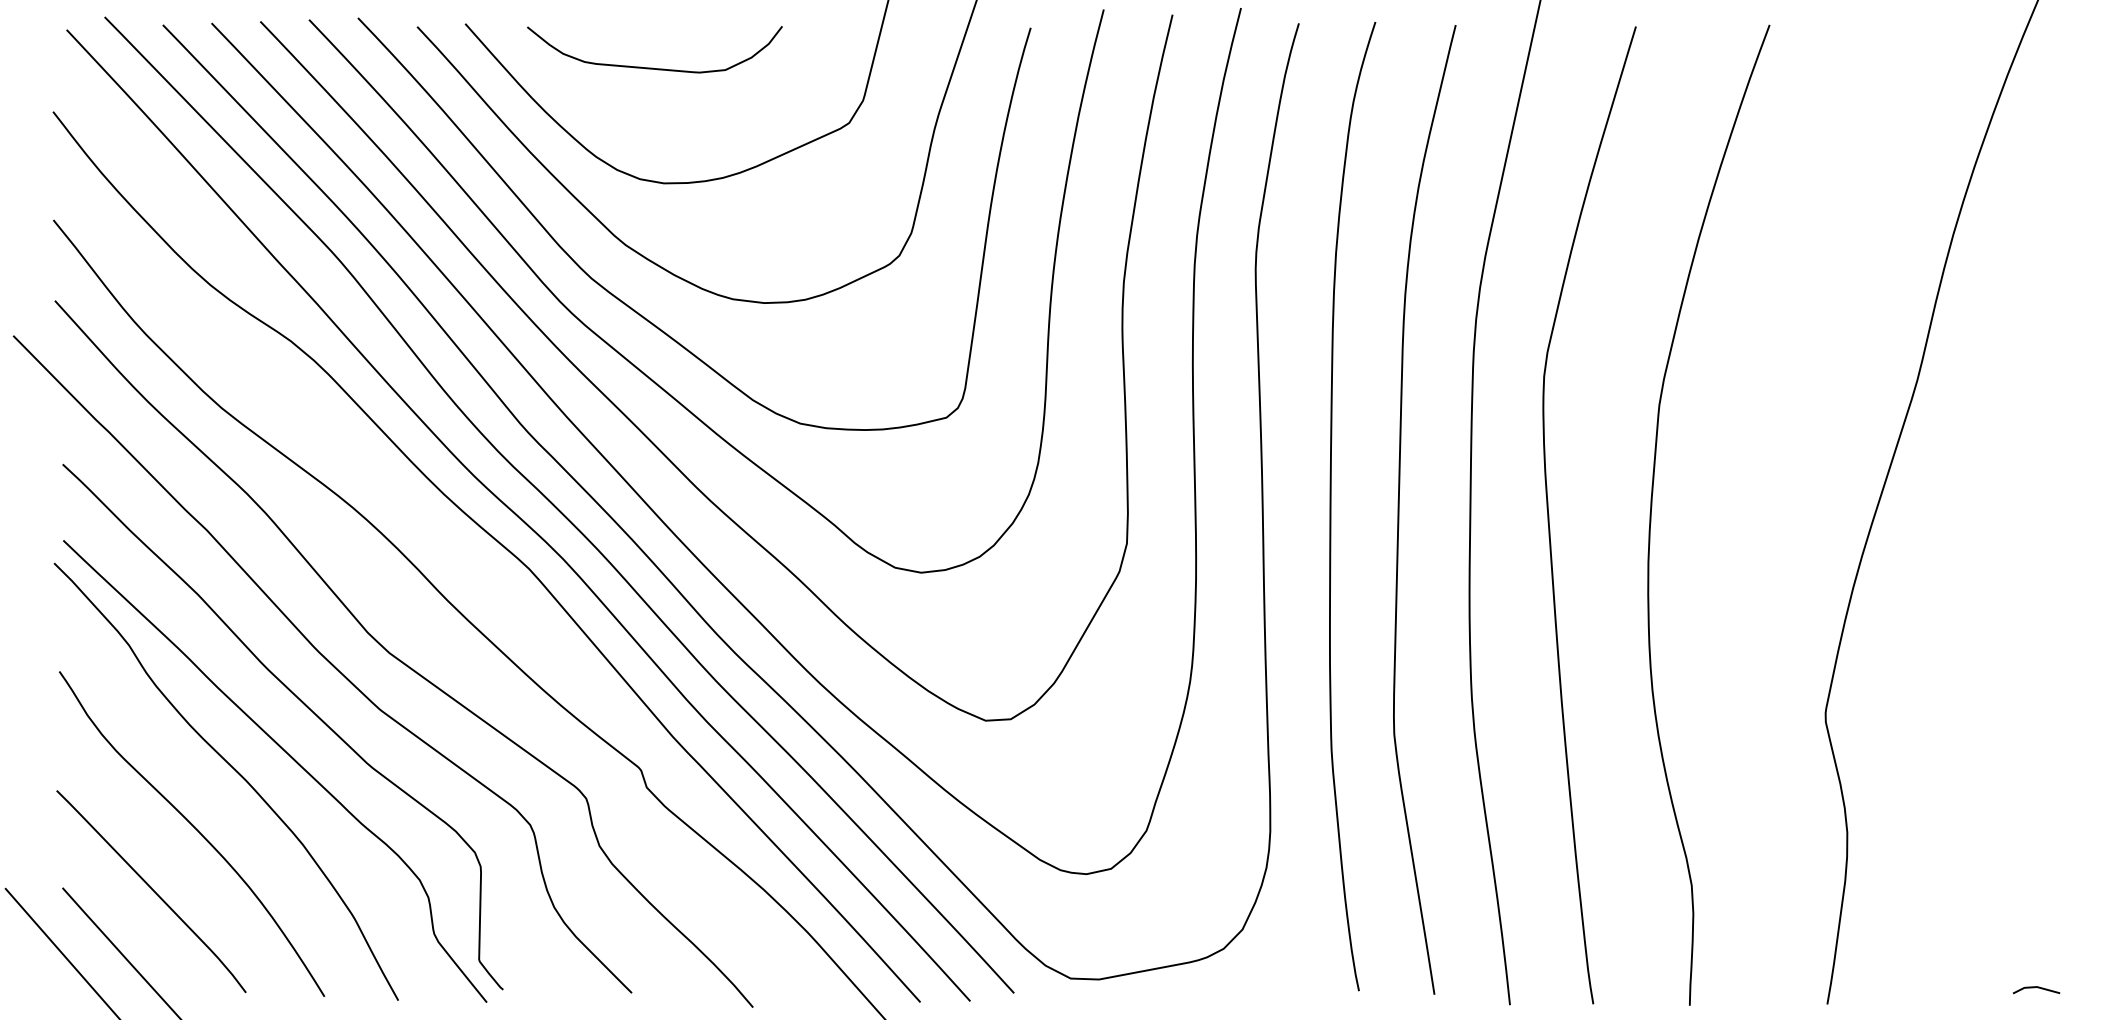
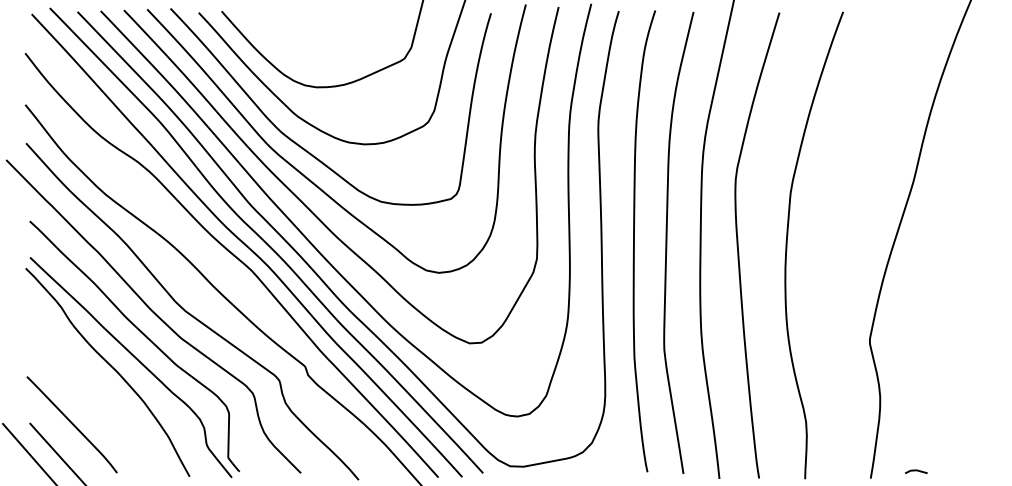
curve: (653, 66) -> (311, 31), removed
curve: (194, 830) -> (92, 395), removed
line: (2036, 989) -> (916, 471), moved

